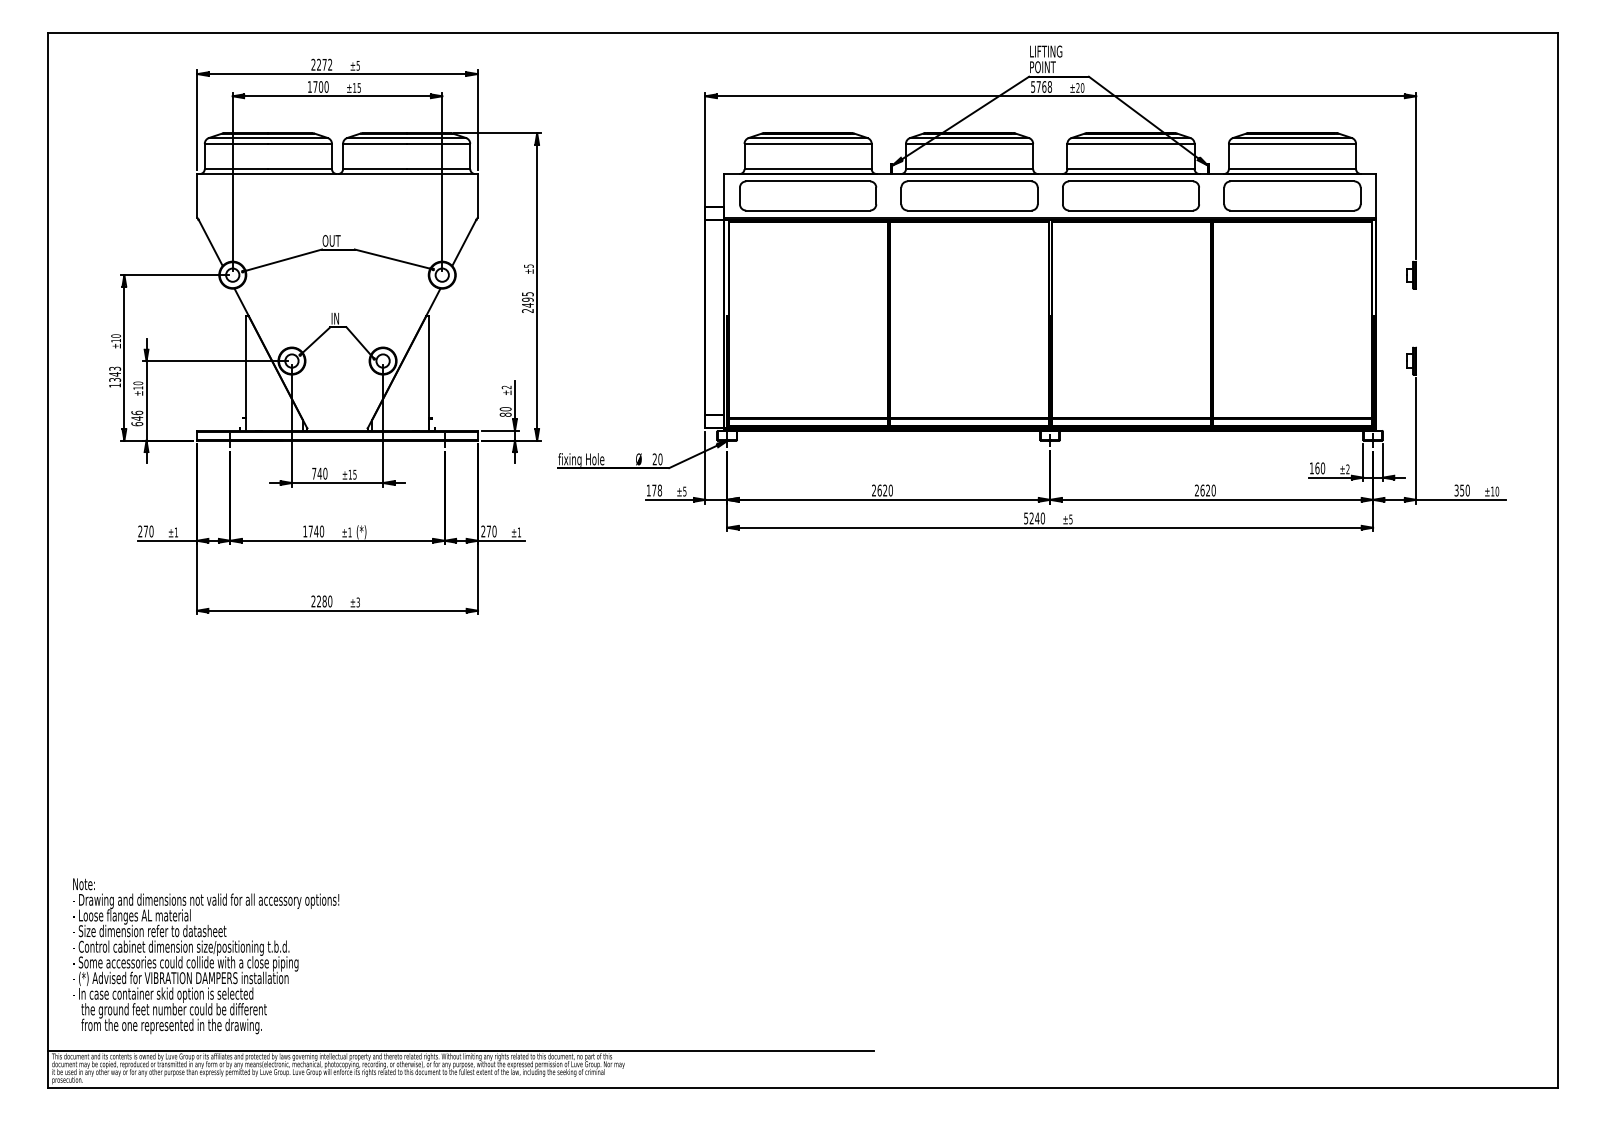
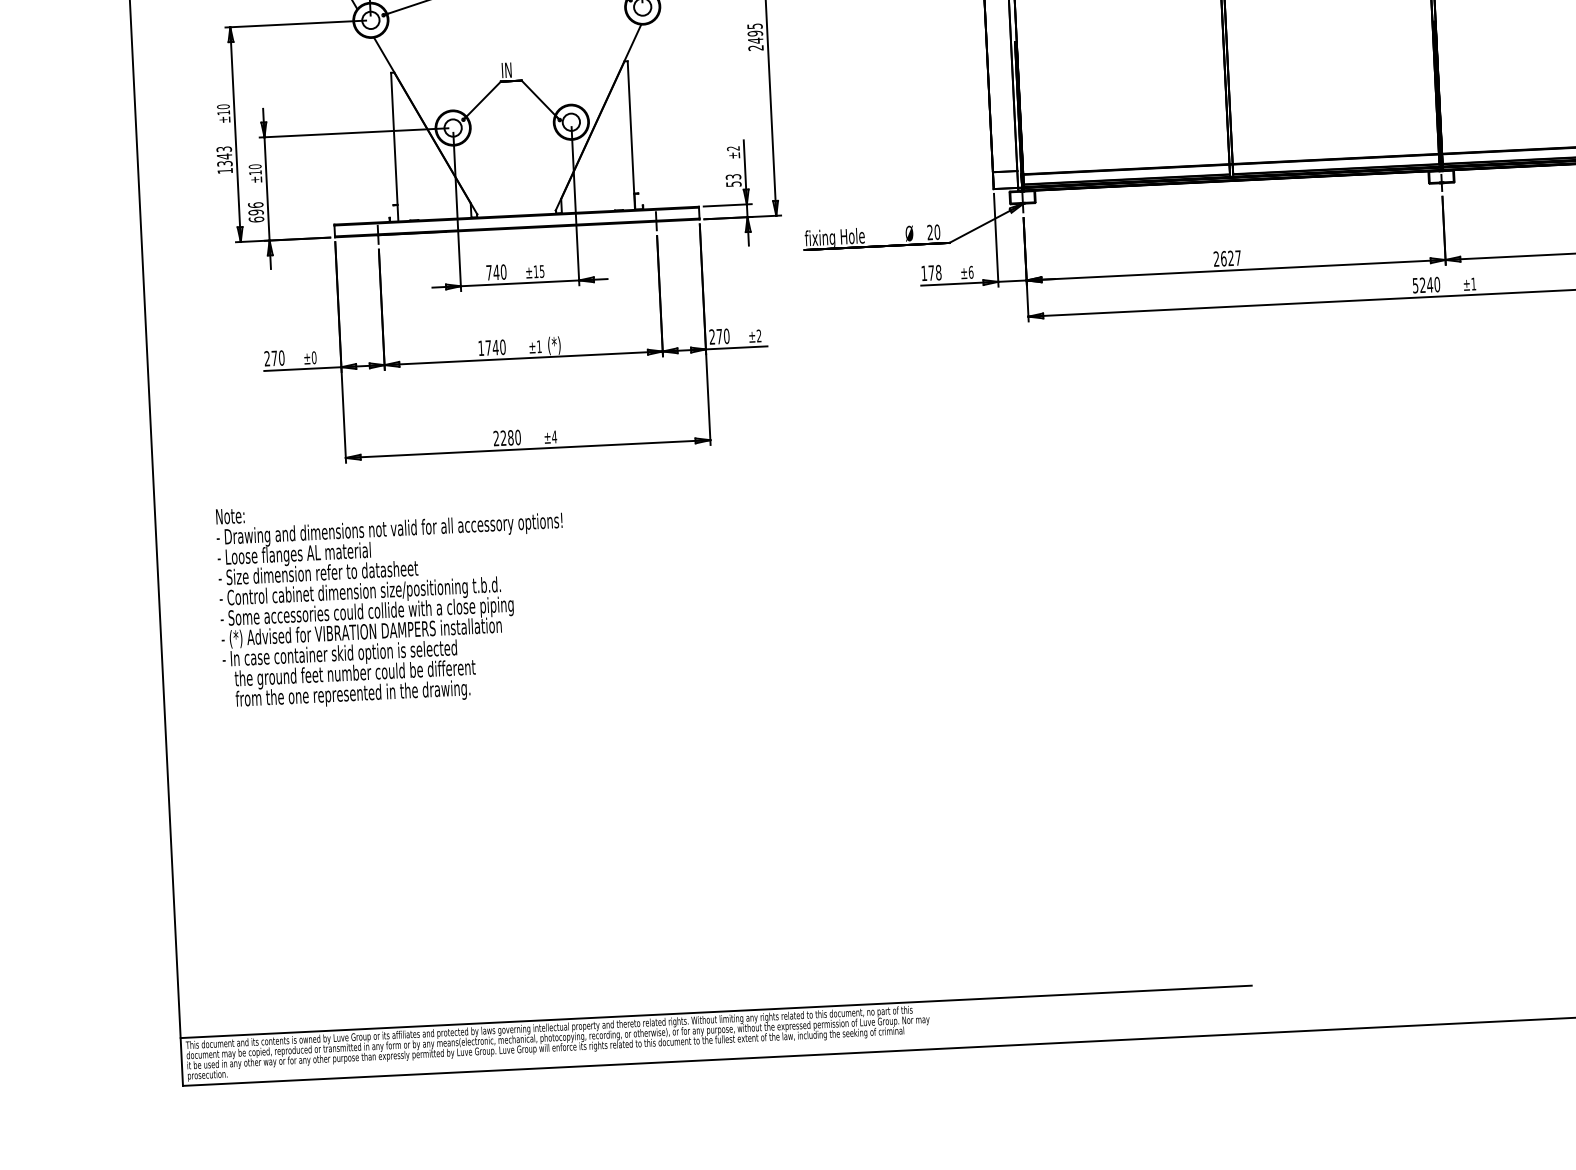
text: (505, 411) -> (733, 179), 80 -> 53
text: (137, 418) -> (256, 212), 646 -> 696
text: (890, 490) -> (1237, 257), 2620 -> 2627
text: (684, 491) -> (970, 272), ±5 -> ±6
text: (1070, 519) -> (1473, 284), ±5 -> ±1
text: (176, 532) -> (314, 357), ±1 -> ±0
text: (518, 532) -> (757, 336), ±1 -> ±2
text: (358, 602) -> (554, 437), ±3 -> ±4
text: (206, 956) -> (393, 602), moved

